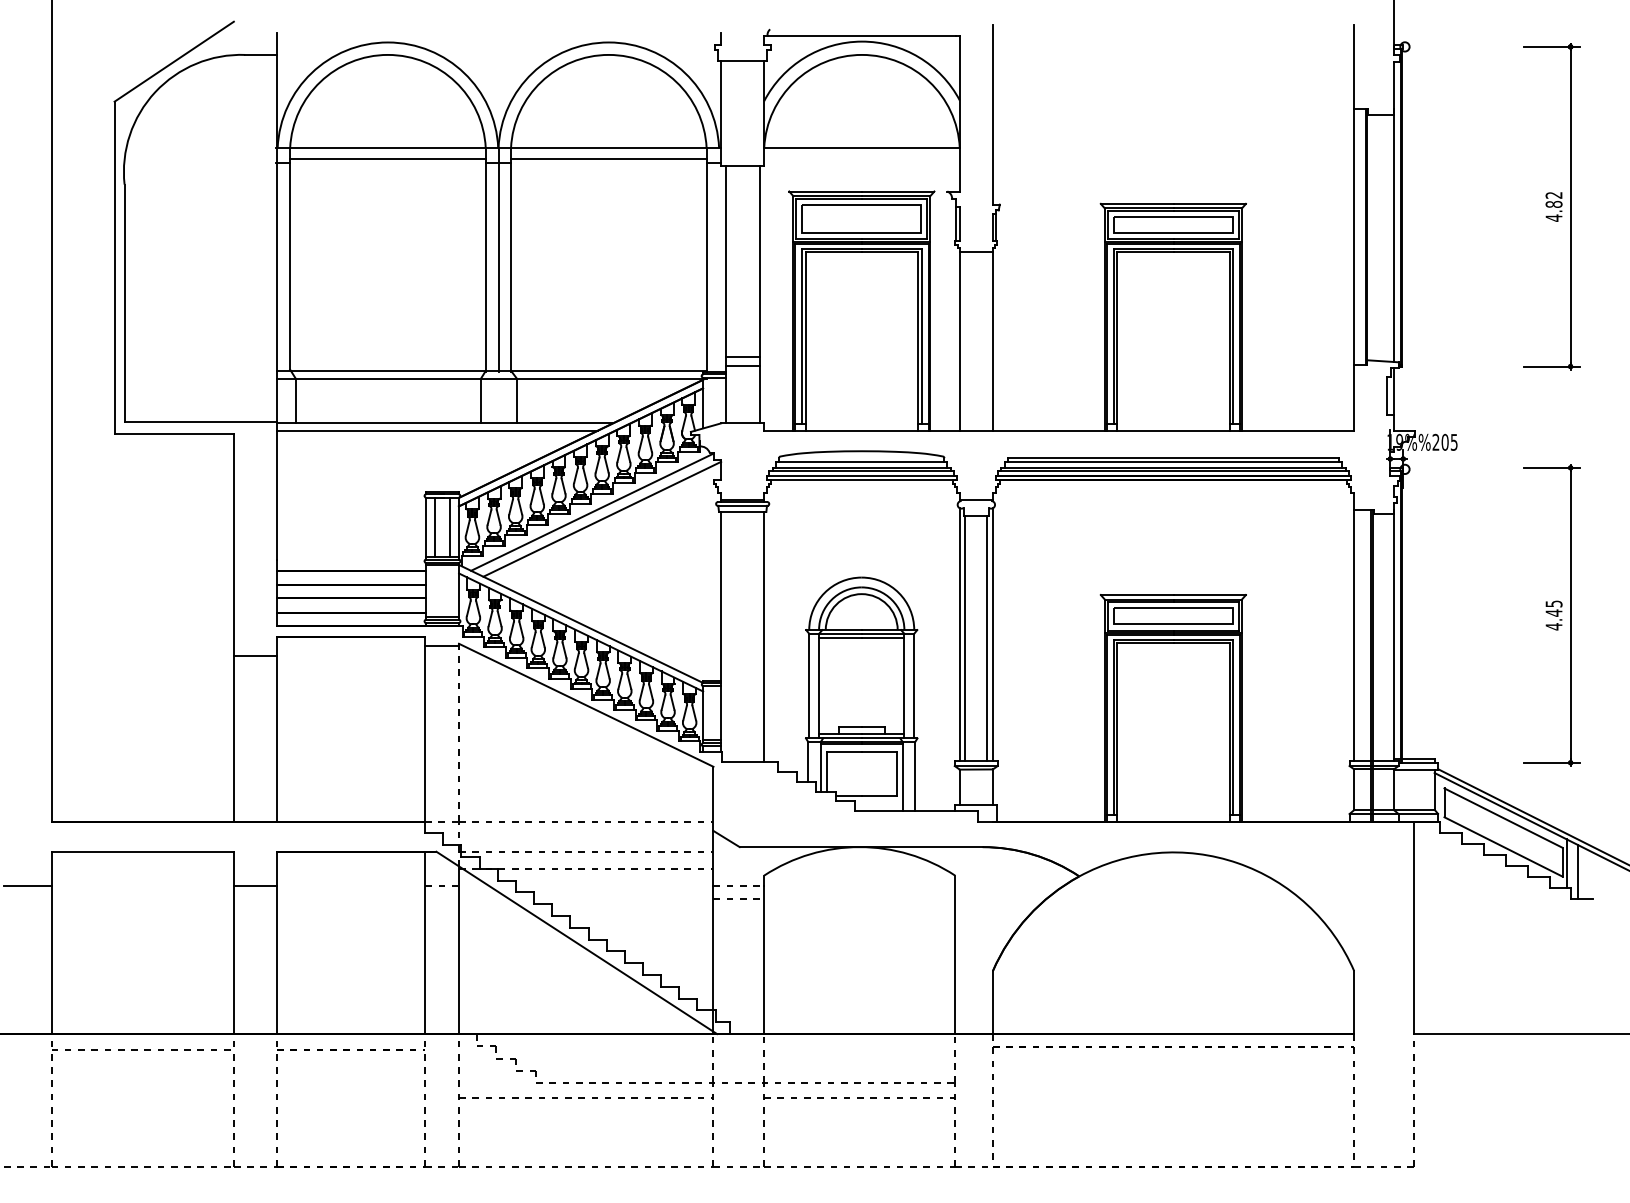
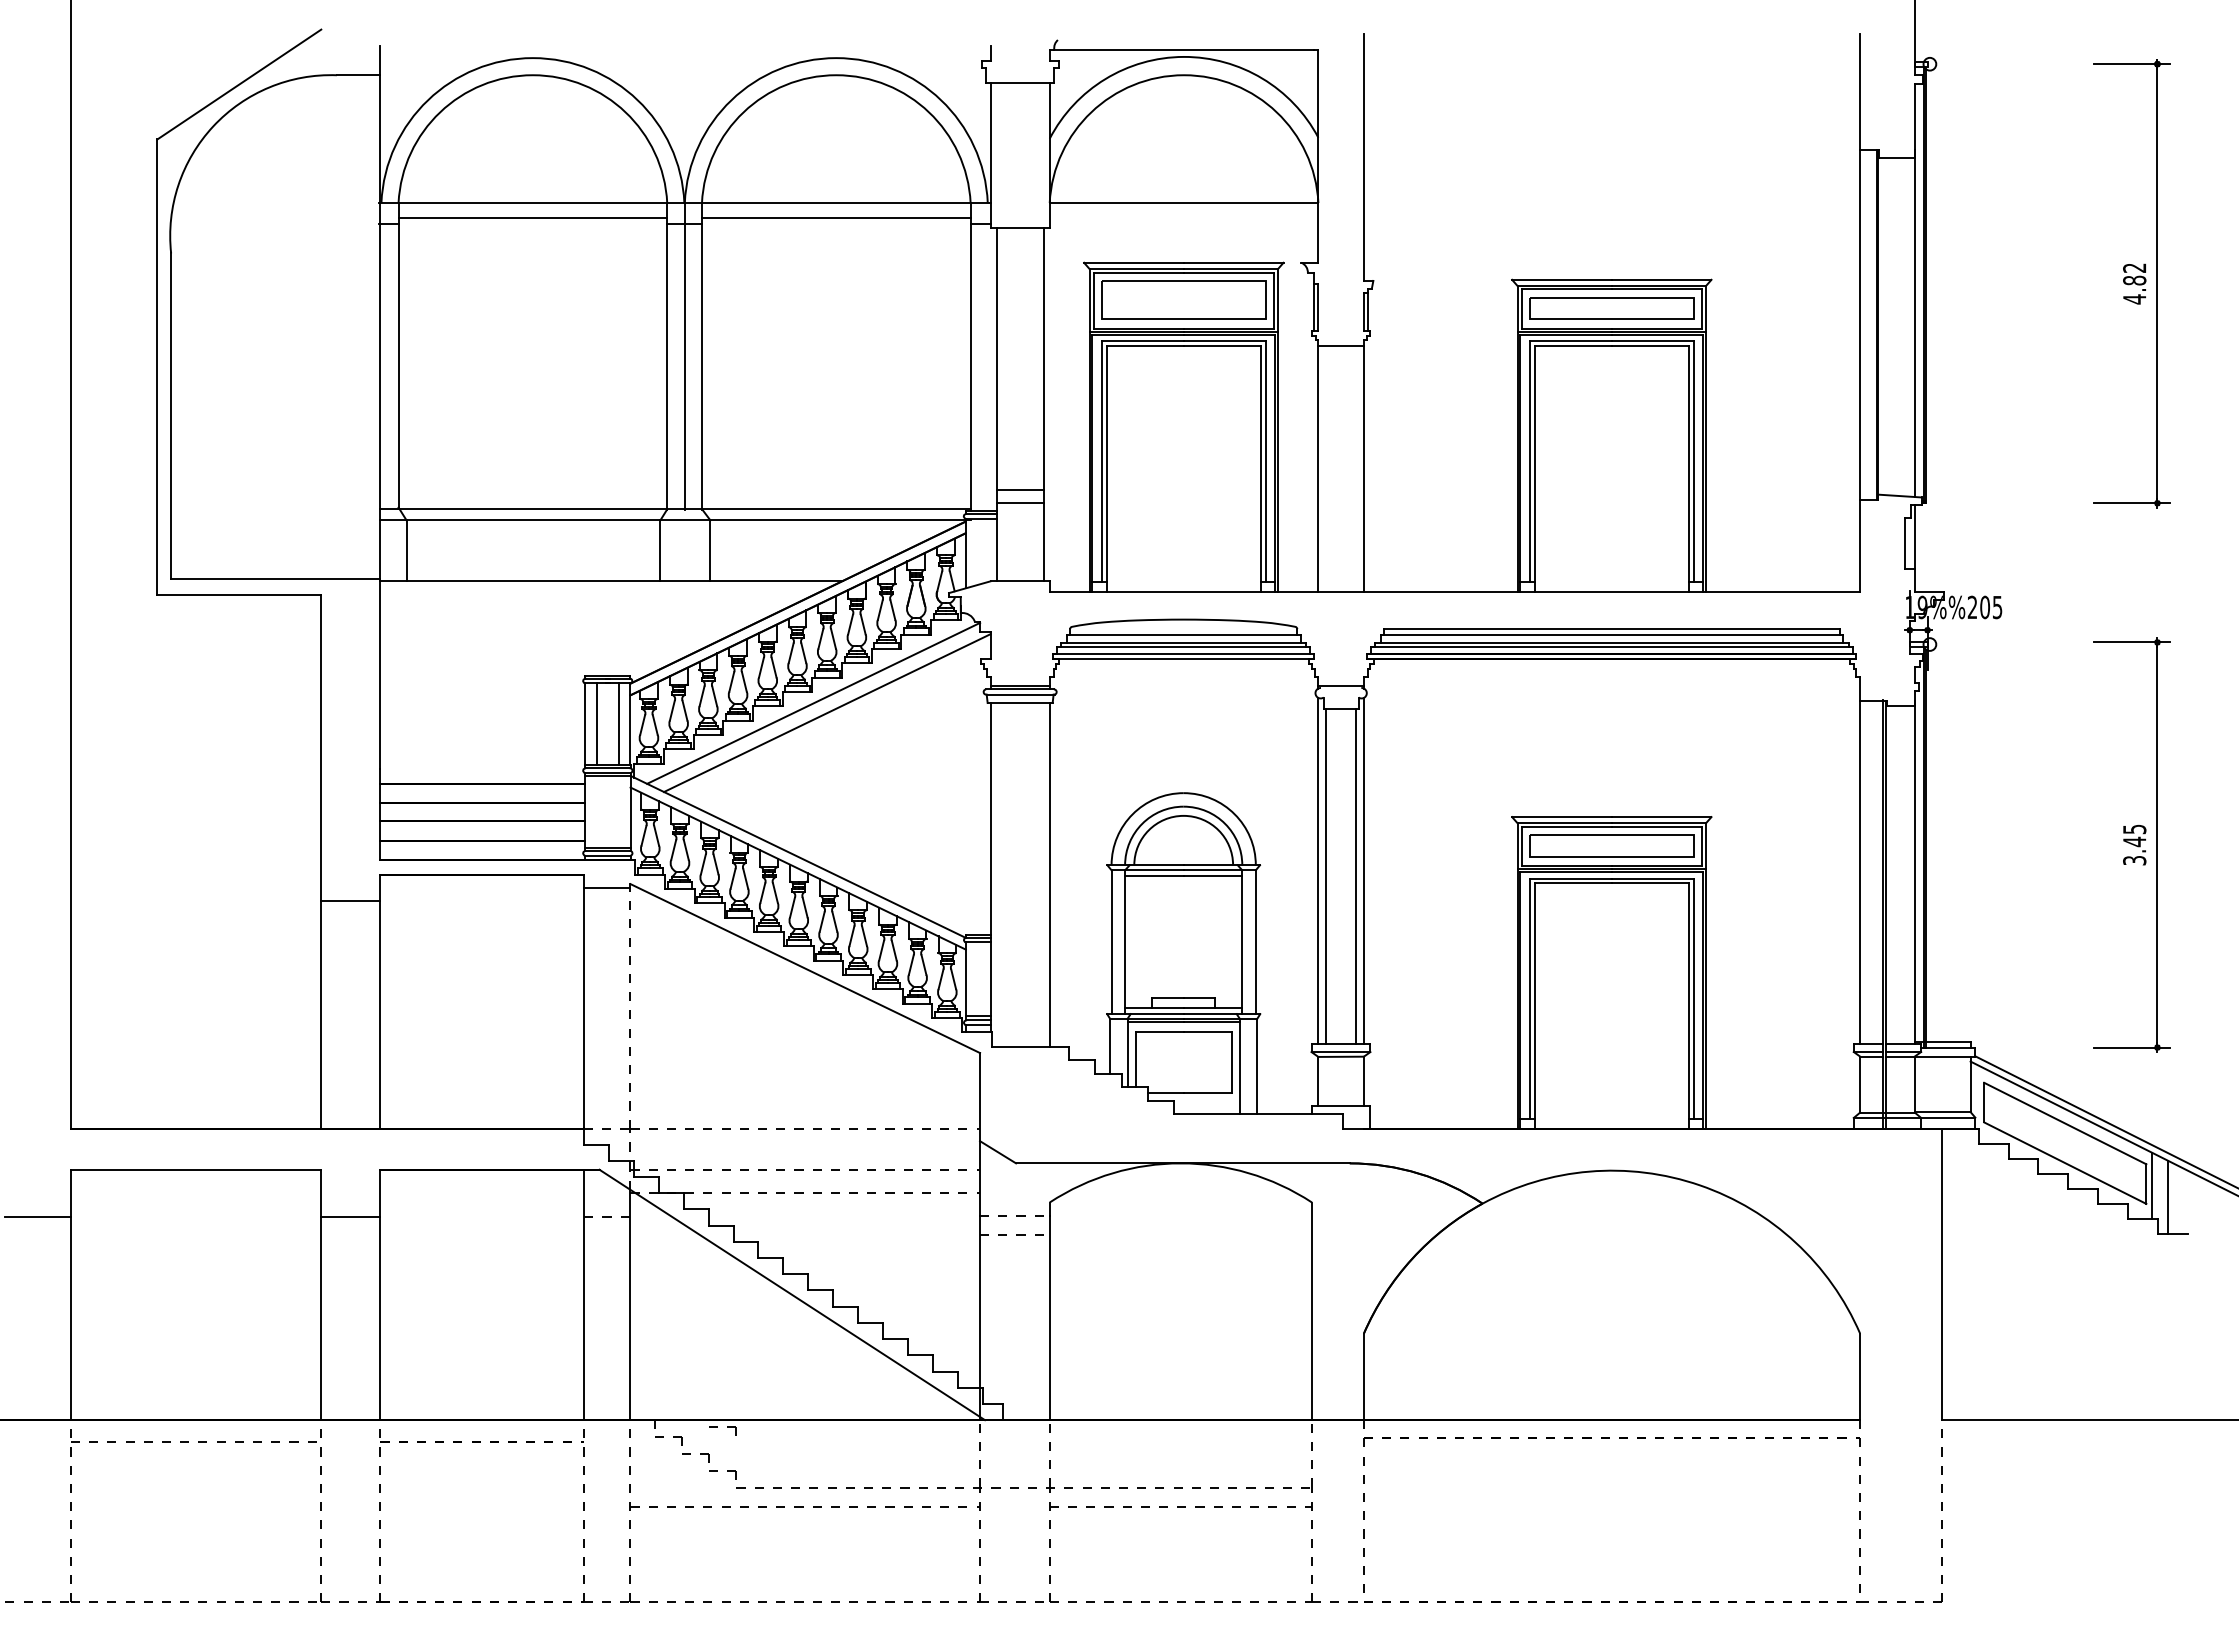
line: (437, 430) -> (600, 591), removed
text: (1553, 626) -> (2134, 860), 4.45 -> 3.45
part: (525, 1041) -> (722, 1430), added

